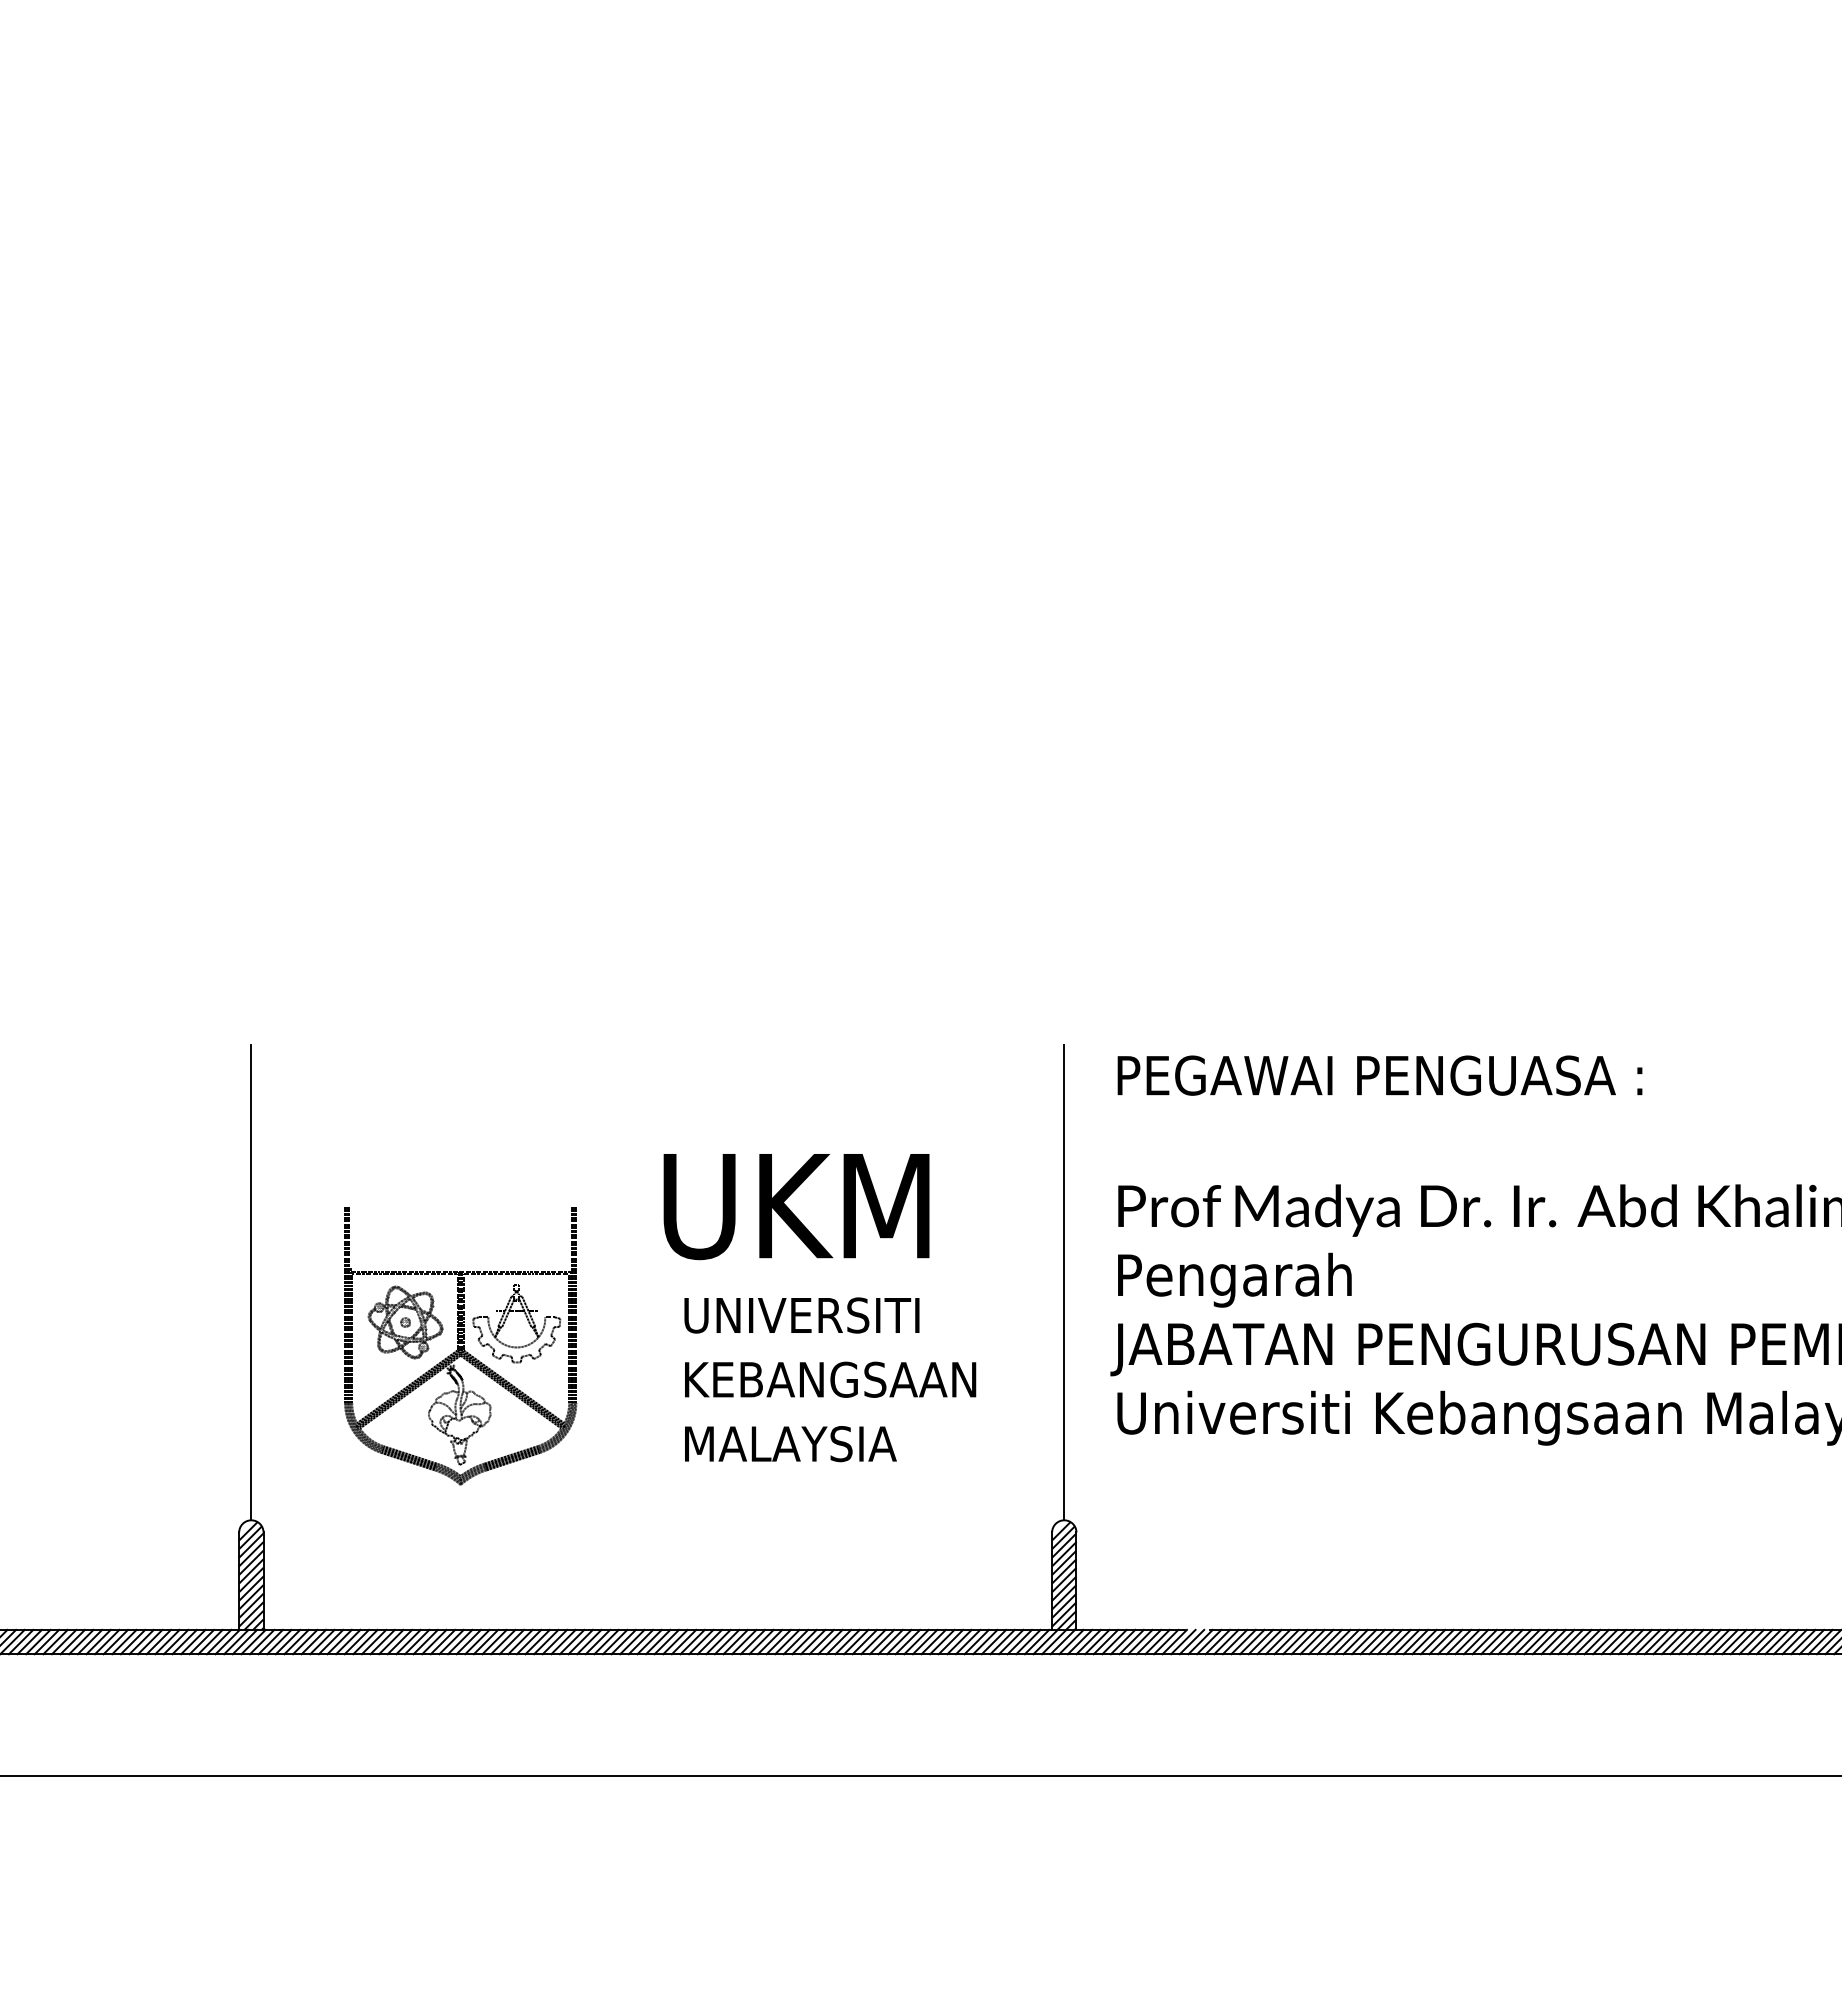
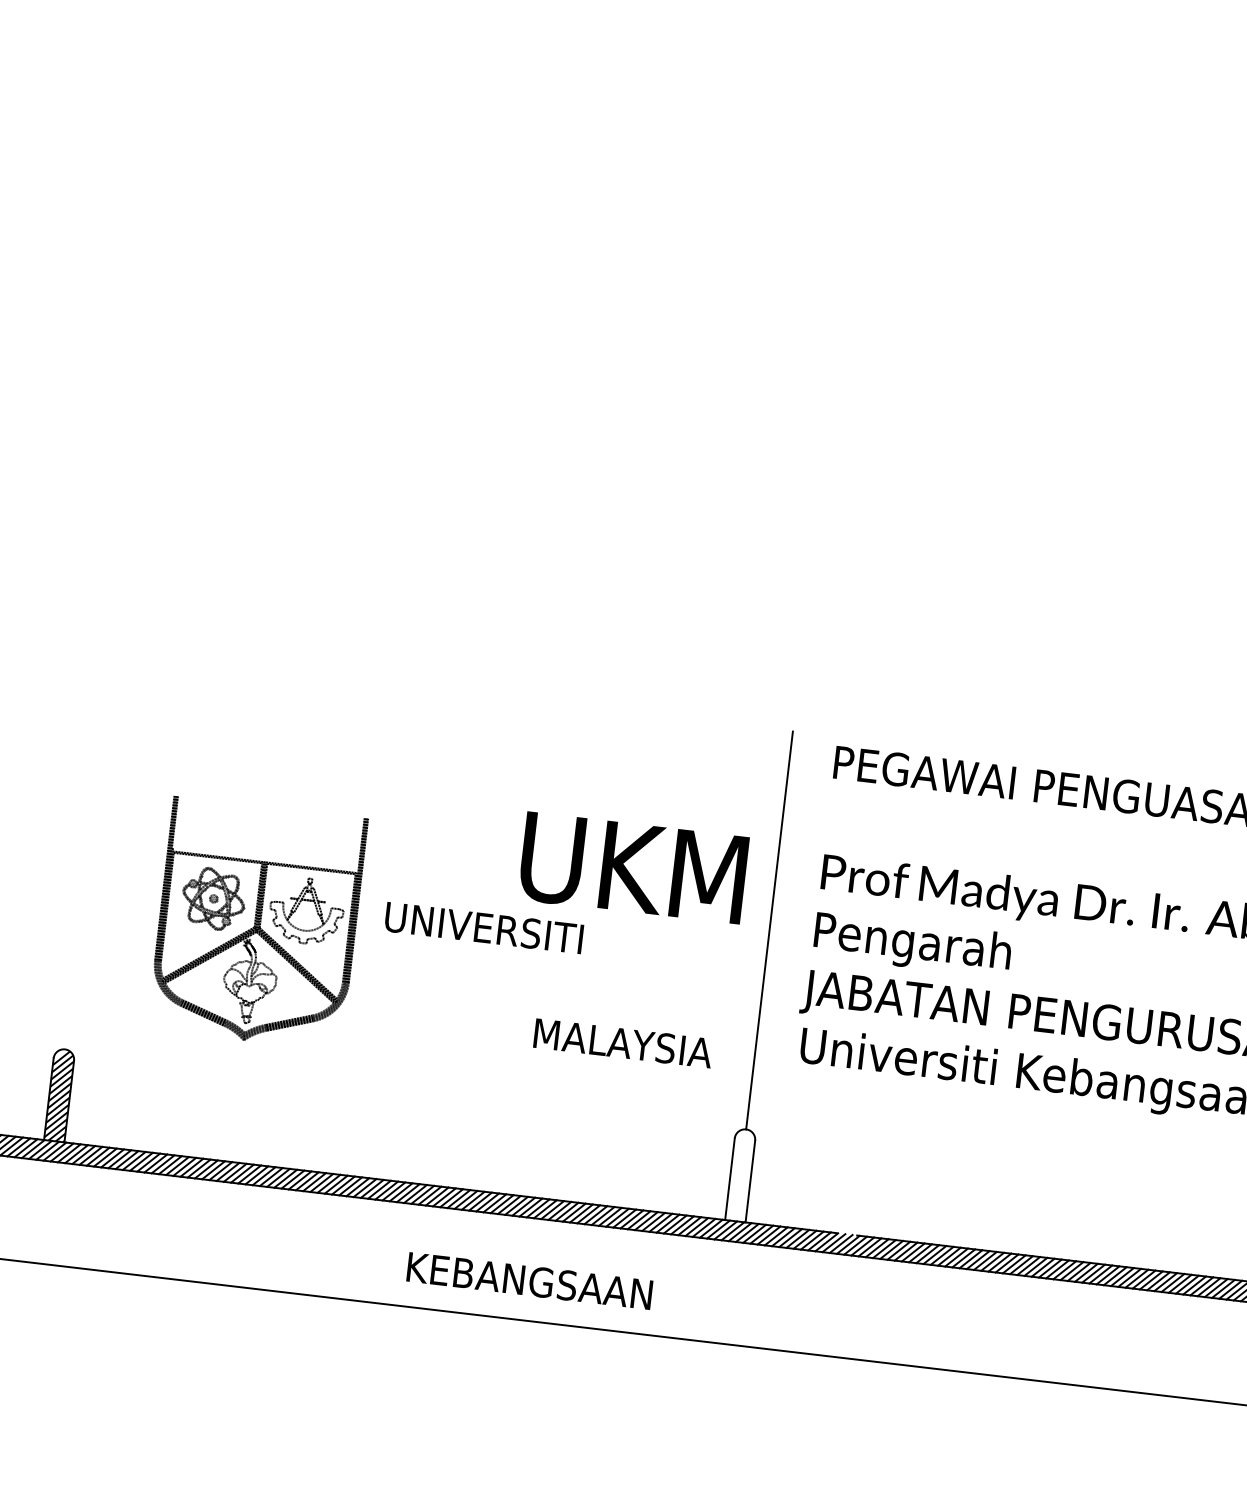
text: (796, 1207) -> (633, 869), moved
line: (251, 1282) -> (88, 850), removed
text: (801, 1315) -> (483, 928), moved
text: (830, 1379) -> (529, 1280), moved
text: (790, 1444) -> (623, 1043), moved
hatch: (1064, 1575) -> (740, 1175), removed

